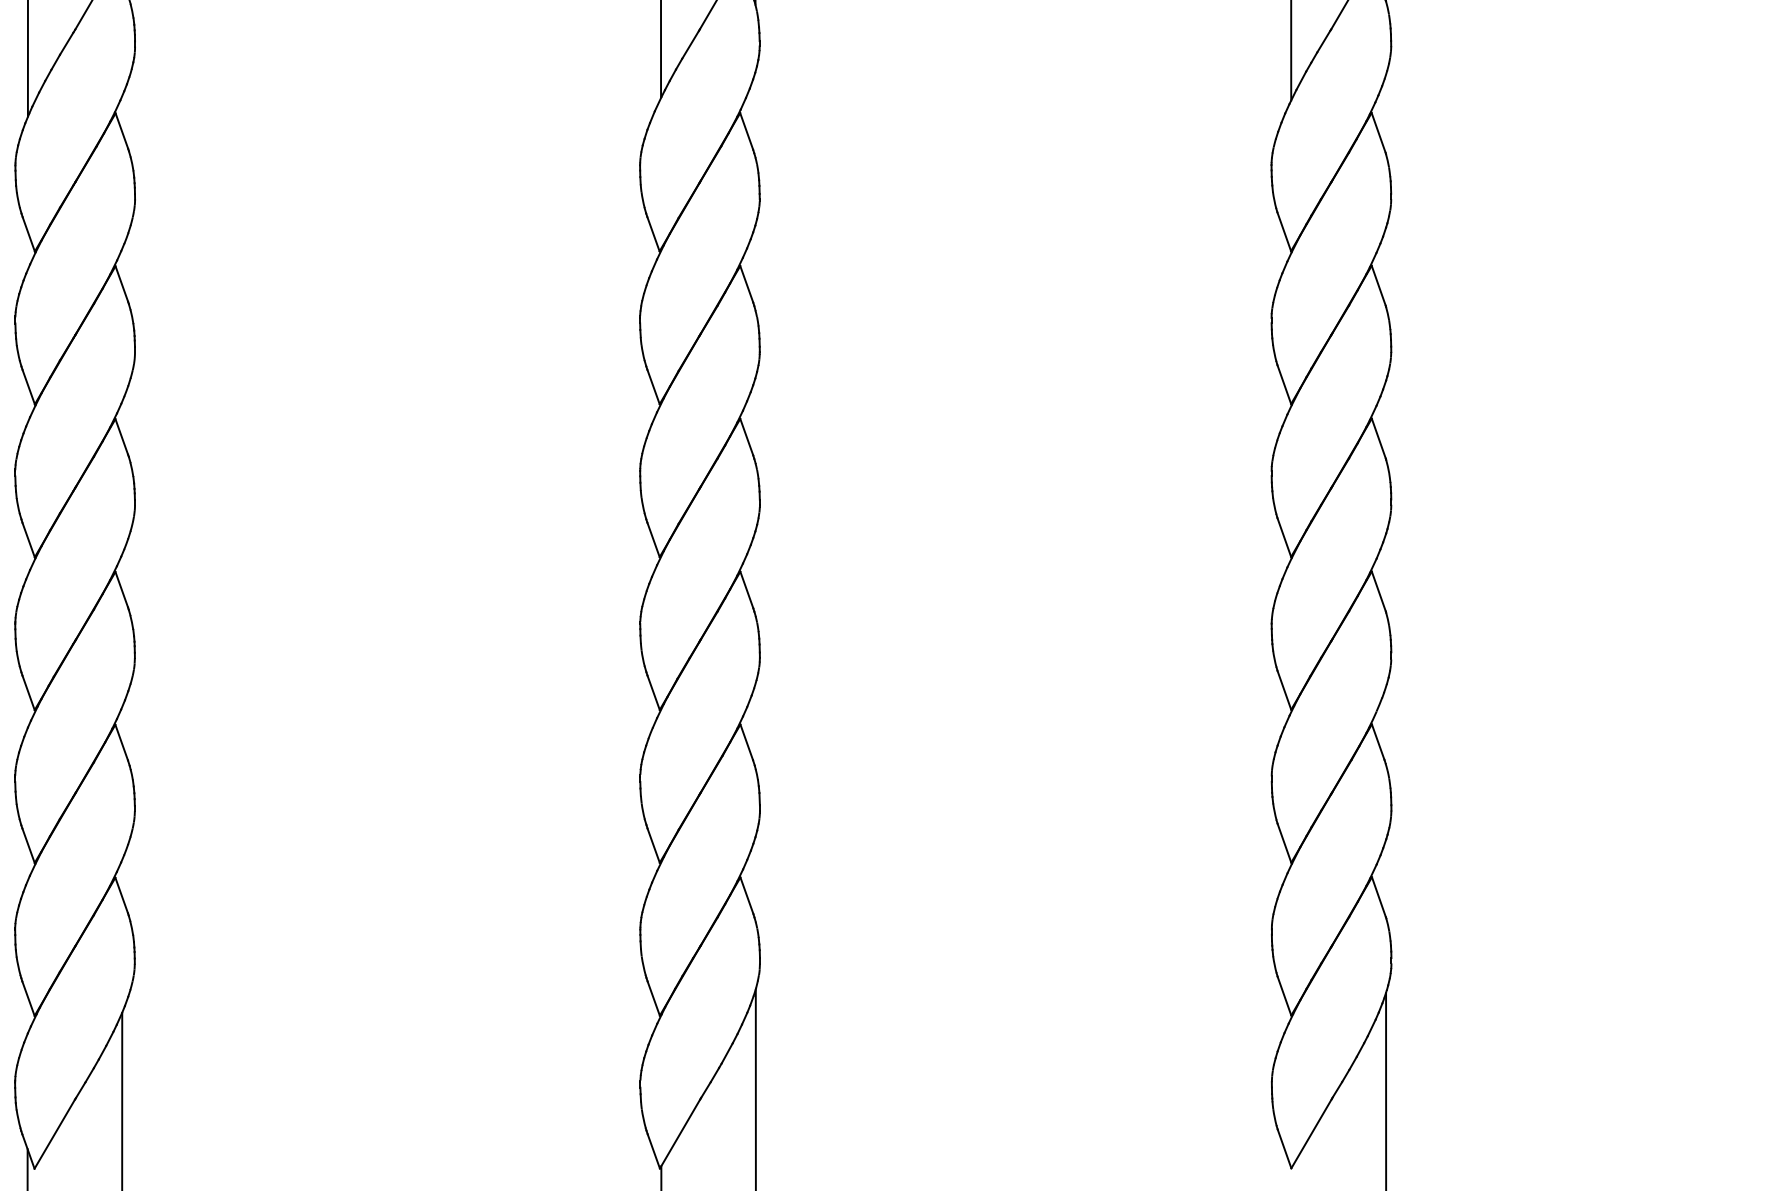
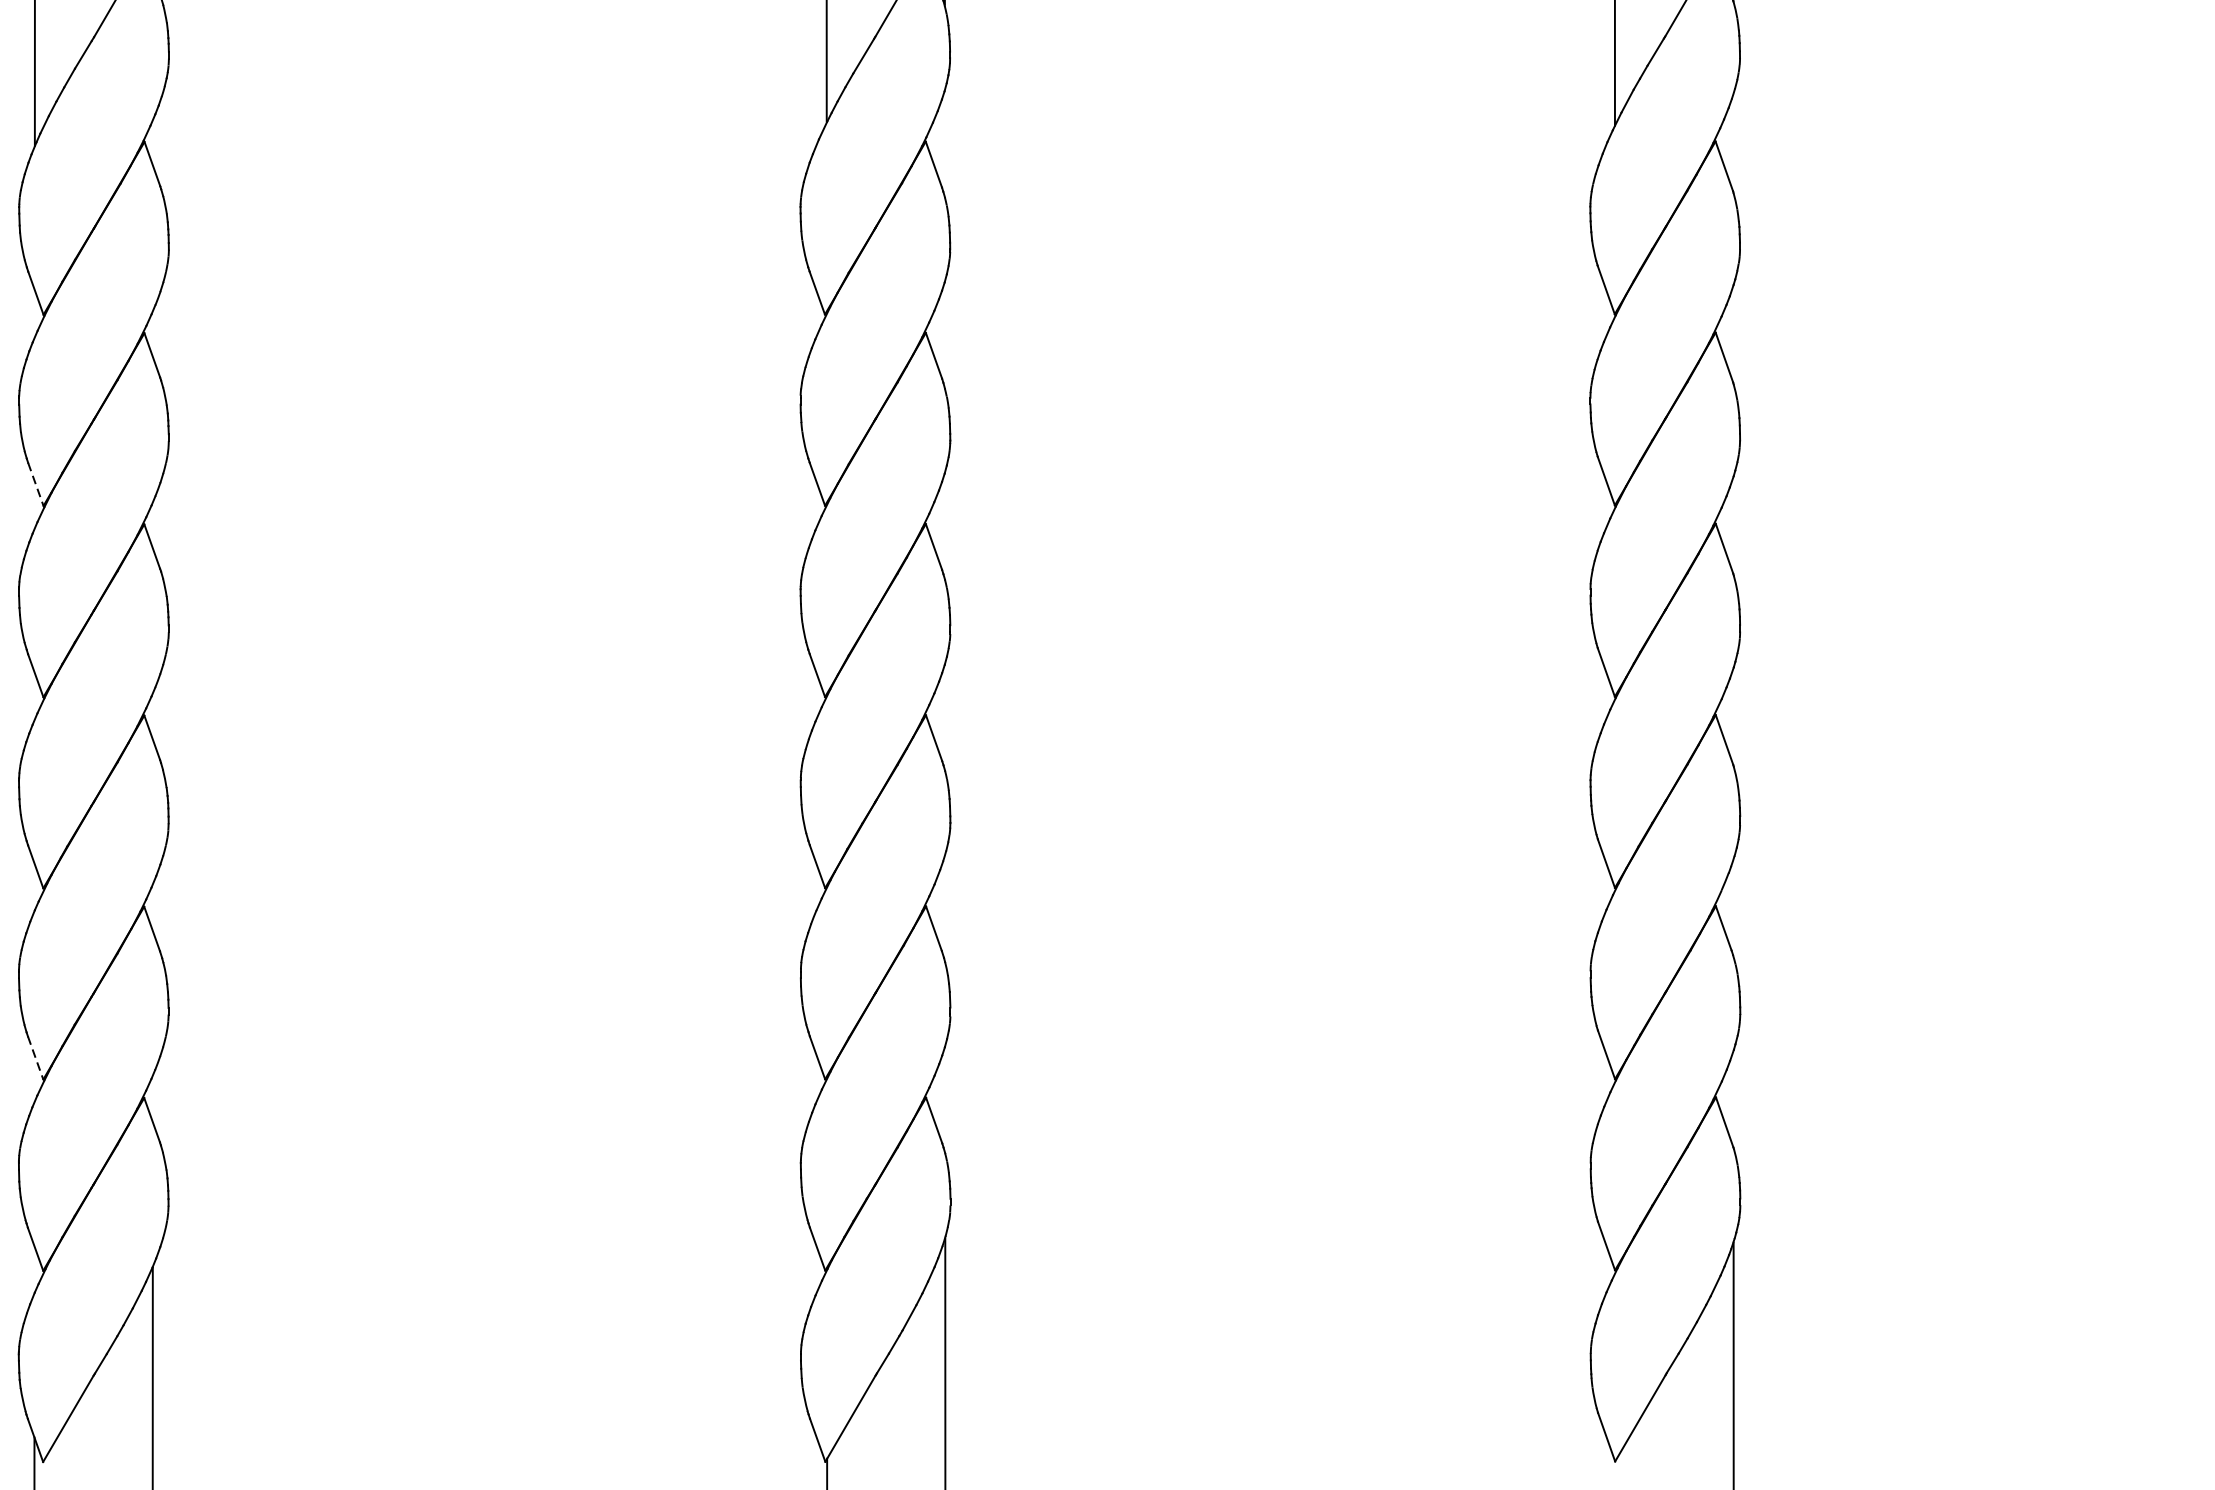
line: (28, 387) -> (35, 484), solid -> dashed
line: (28, 846) -> (35, 1058), solid -> dashed

